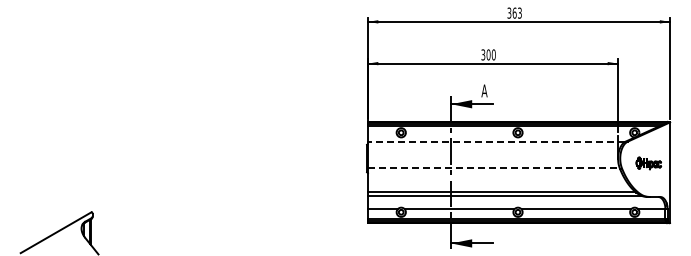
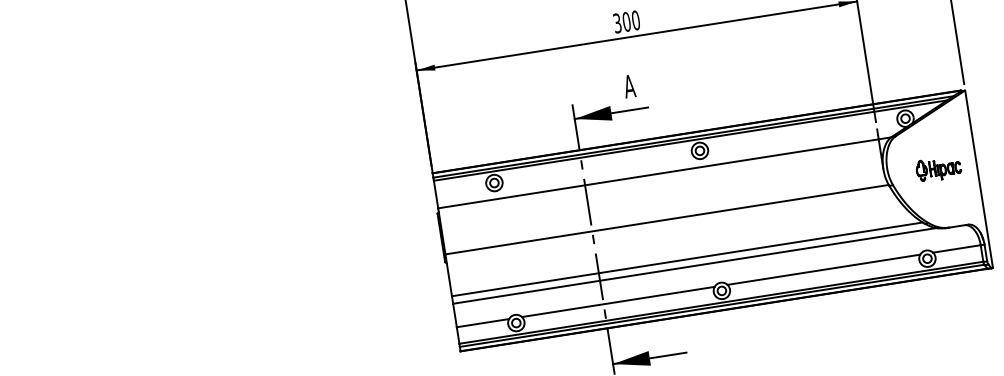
line: (496, 141) -> (664, 172), dashed -> solid
line: (493, 168) -> (666, 220), dashed -> solid

